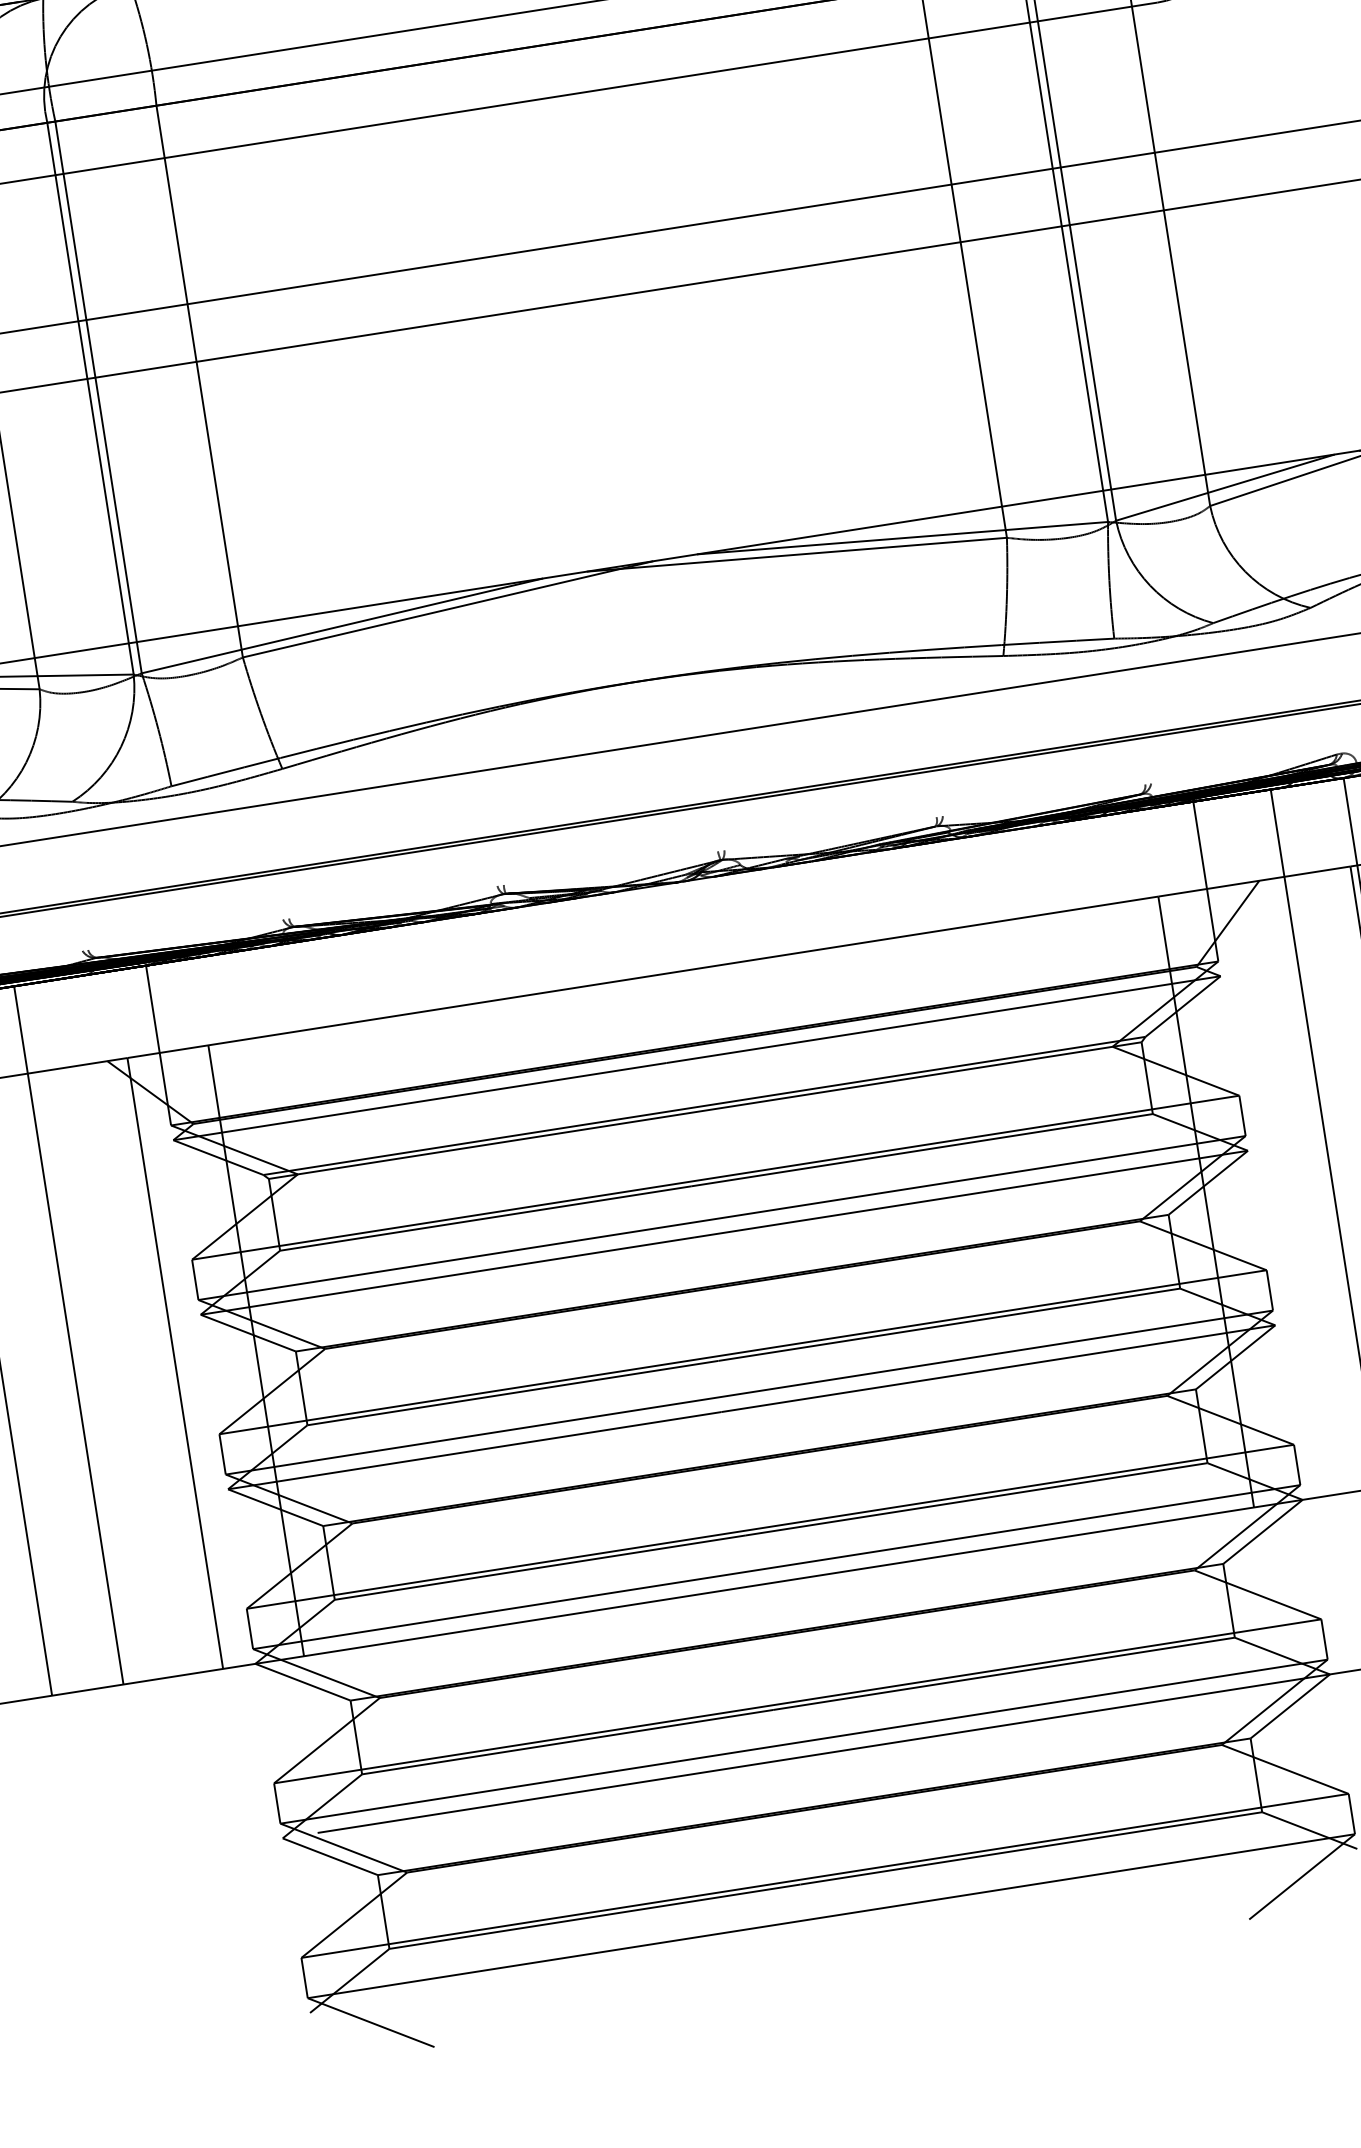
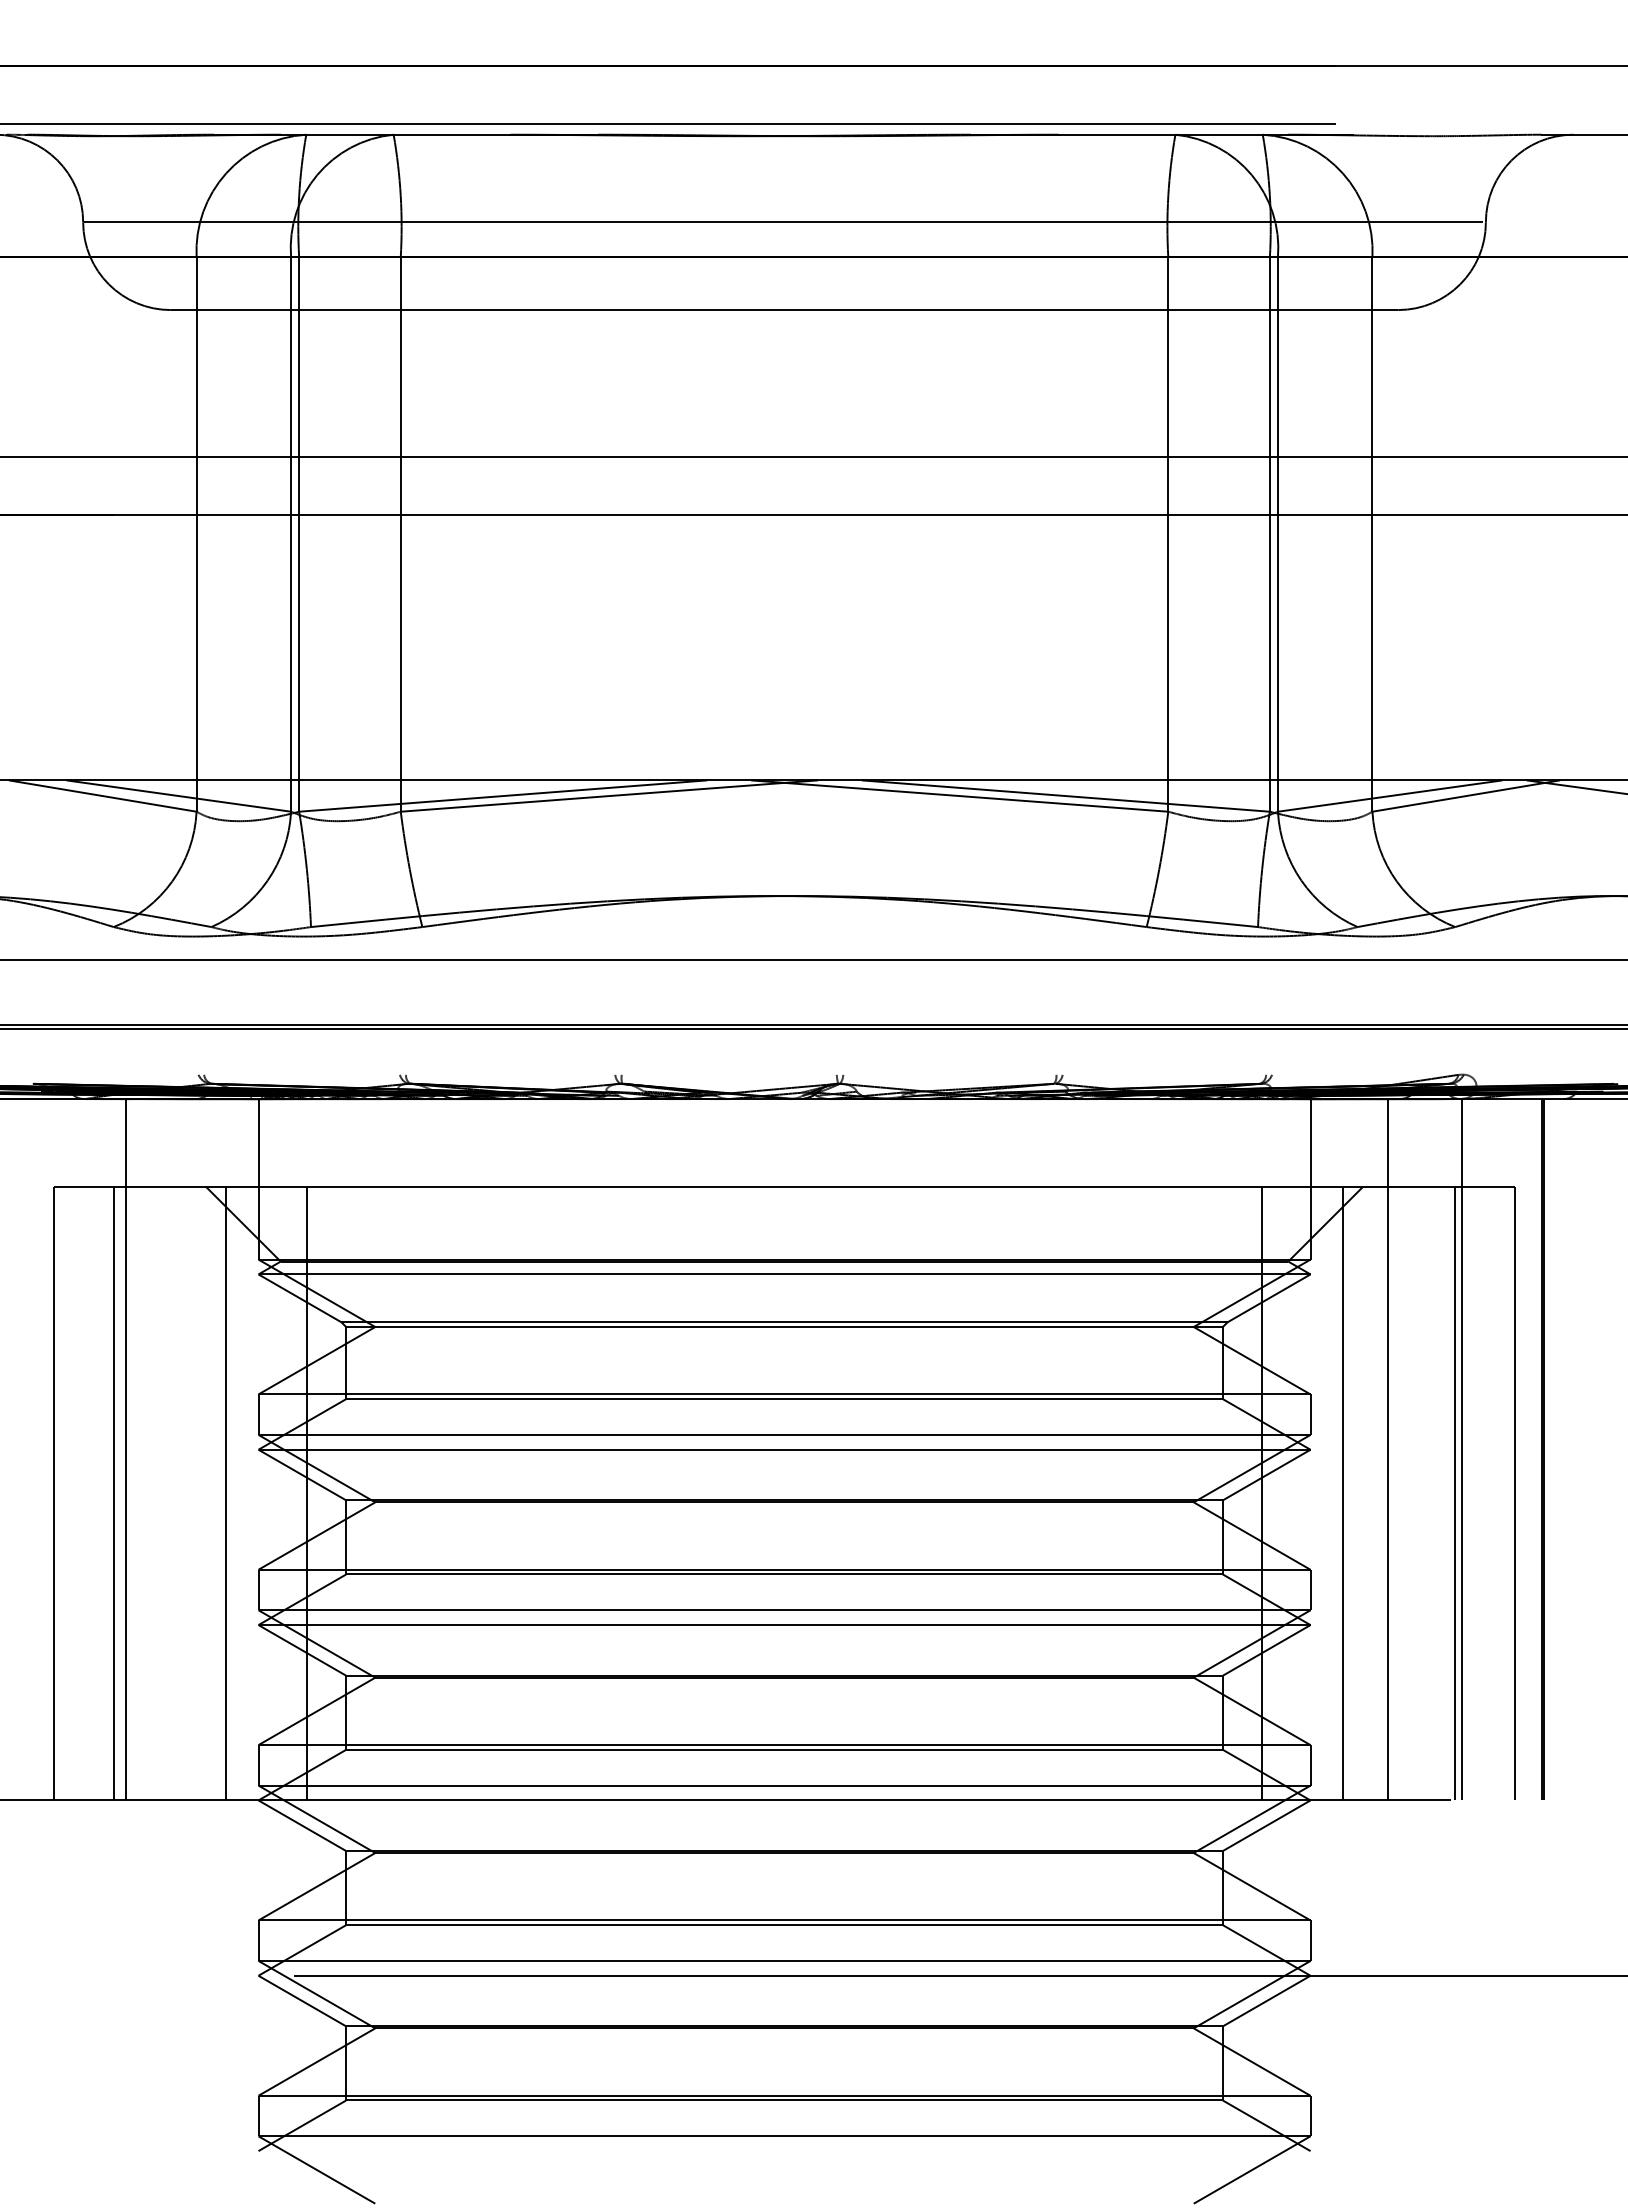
line: (1286, 1189) -> (1342, 1493), added
line: (64, 1380) -> (114, 1493), added

